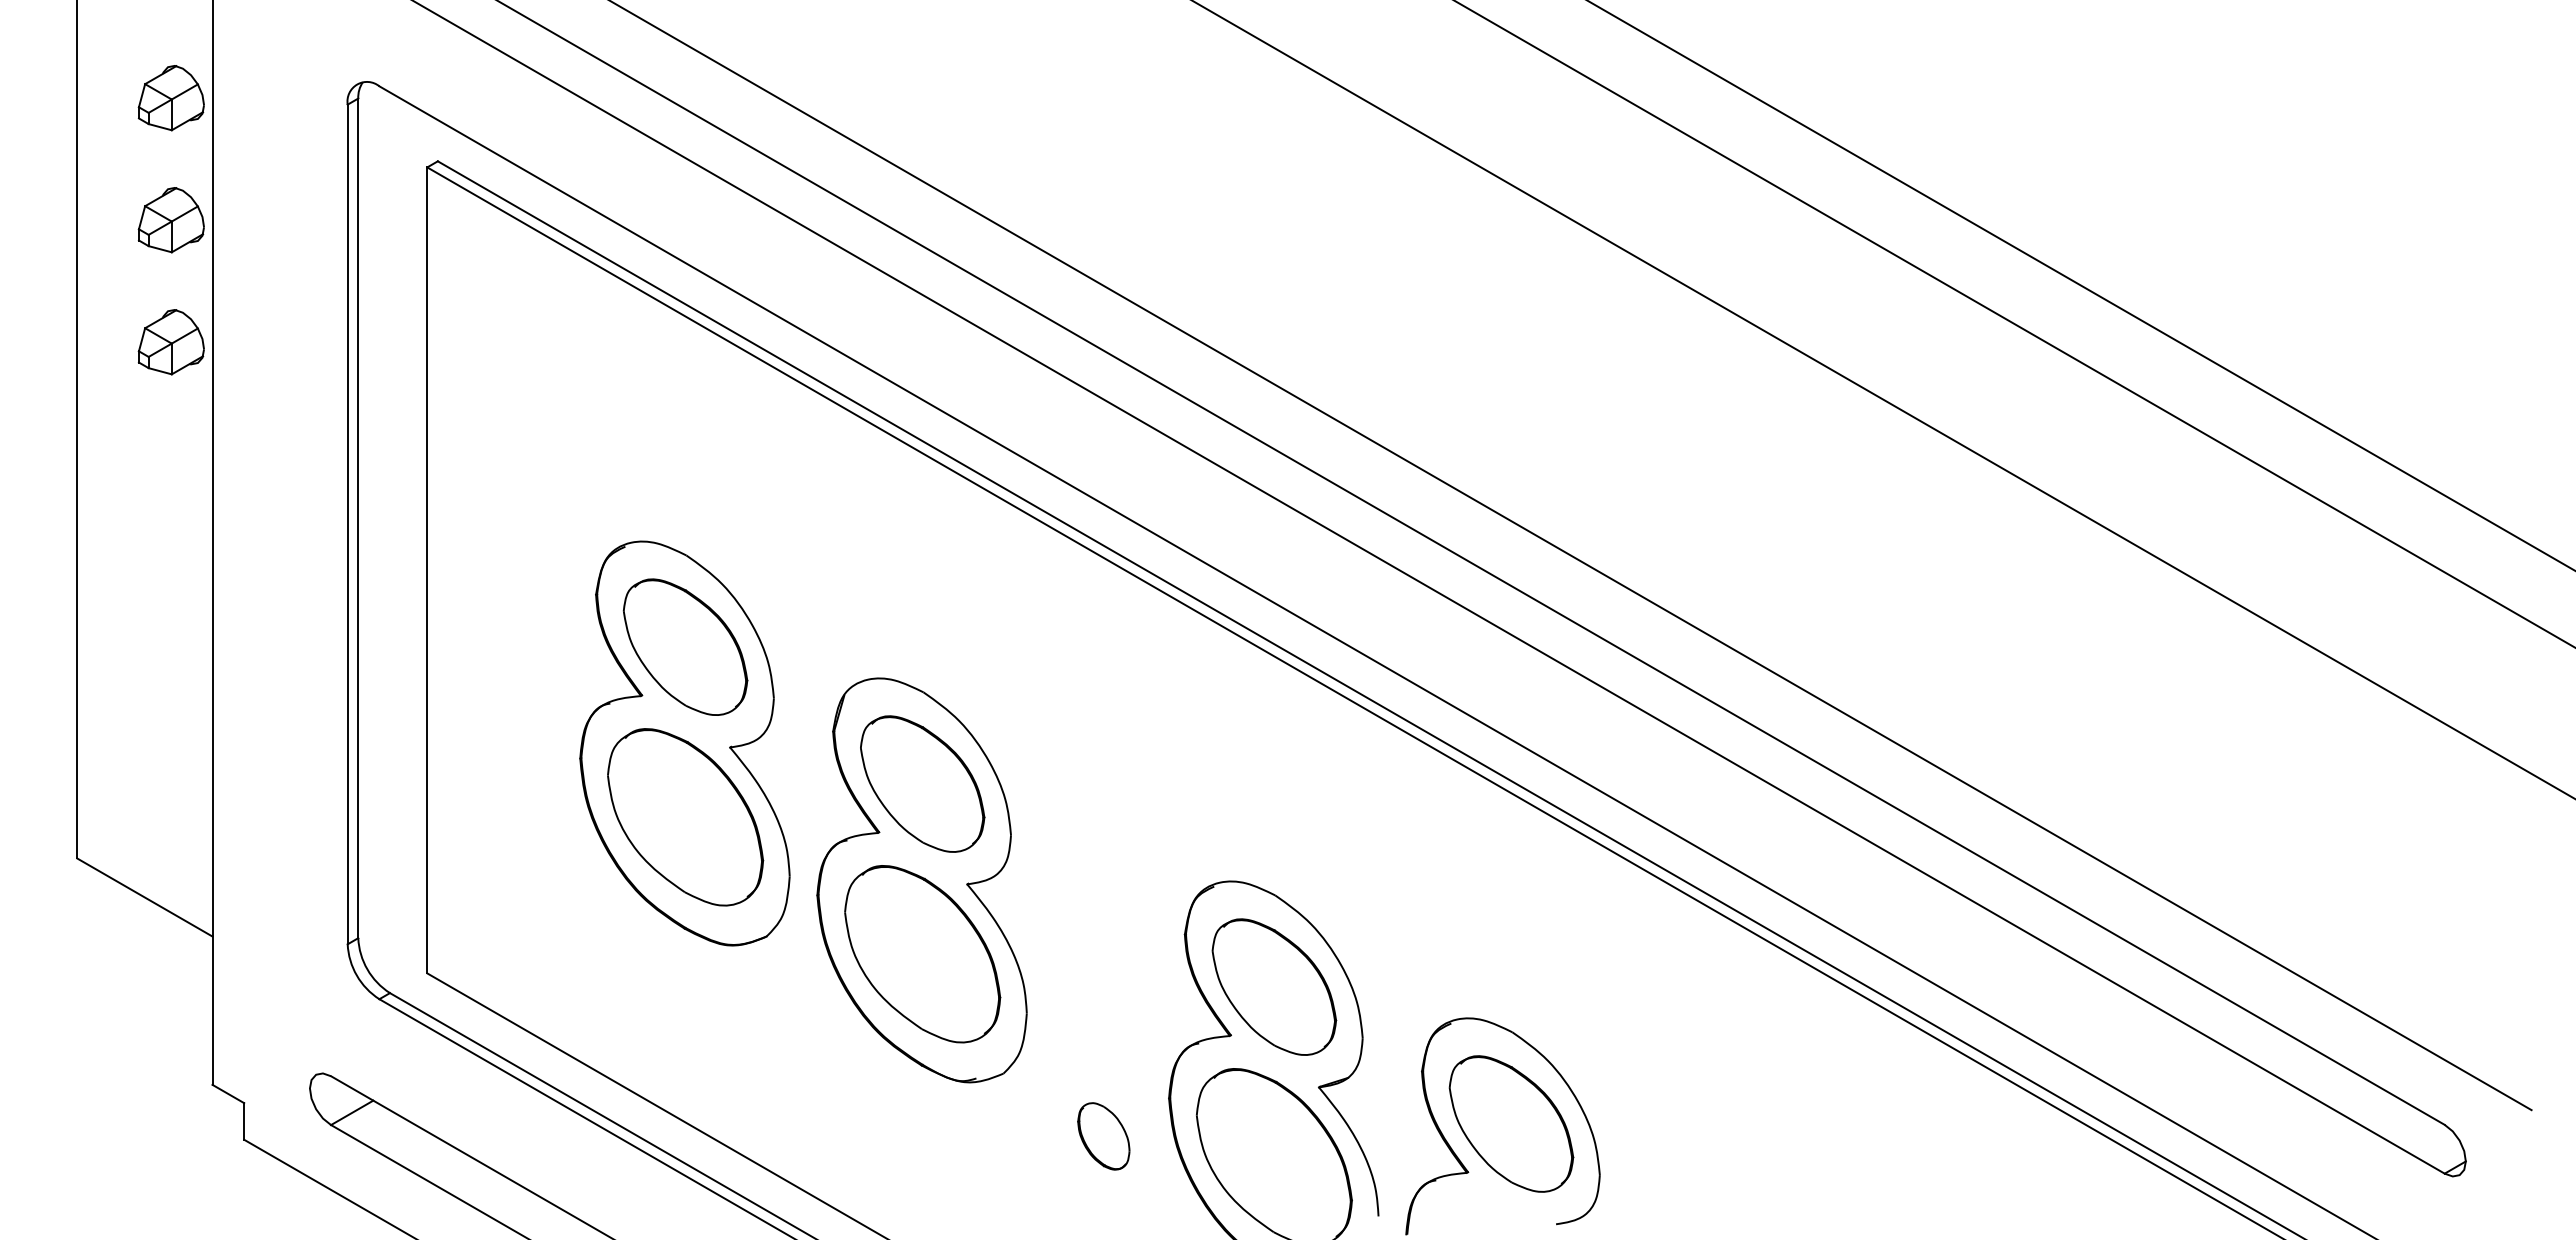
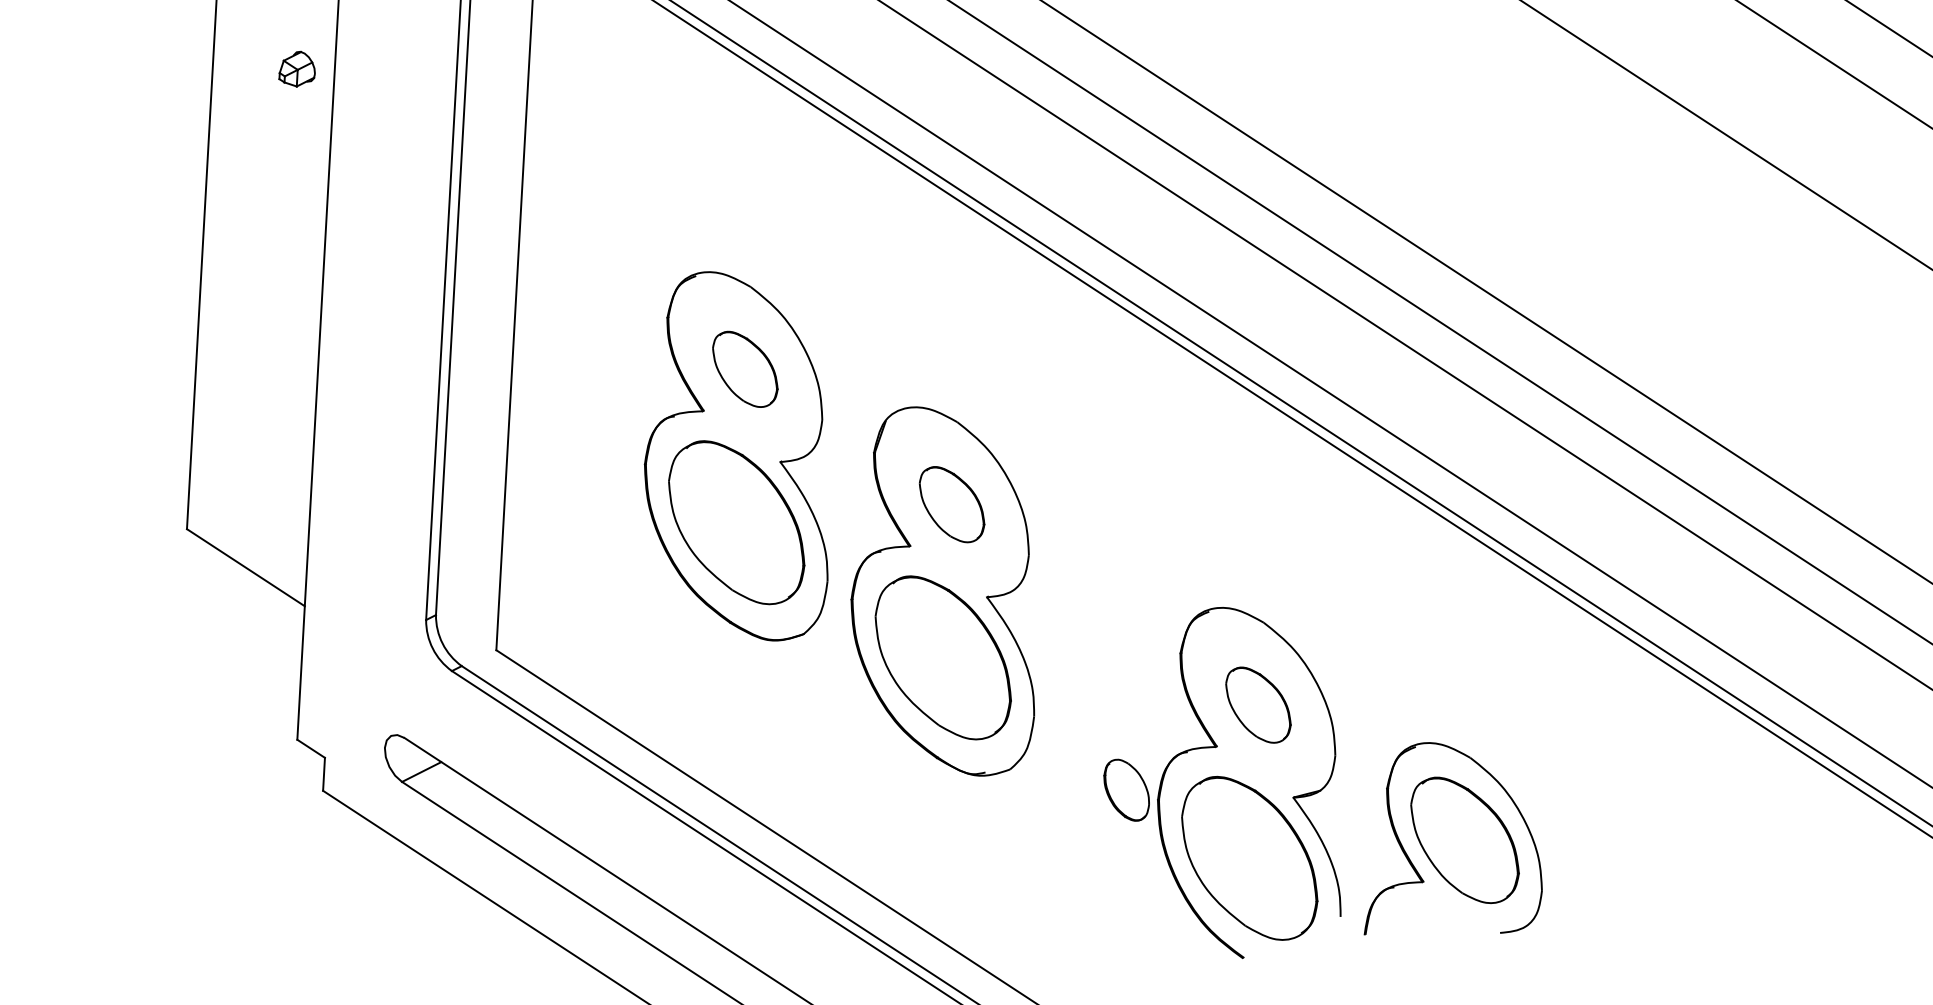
part: (170, 342) -> (296, 69), size x0.6
part: (685, 646) -> (745, 368), size x0.6
part: (922, 783) -> (951, 504), size x0.6
part: (1274, 986) -> (1258, 704), size x0.6
part: (1103, 1136) -> (1126, 790), moved

